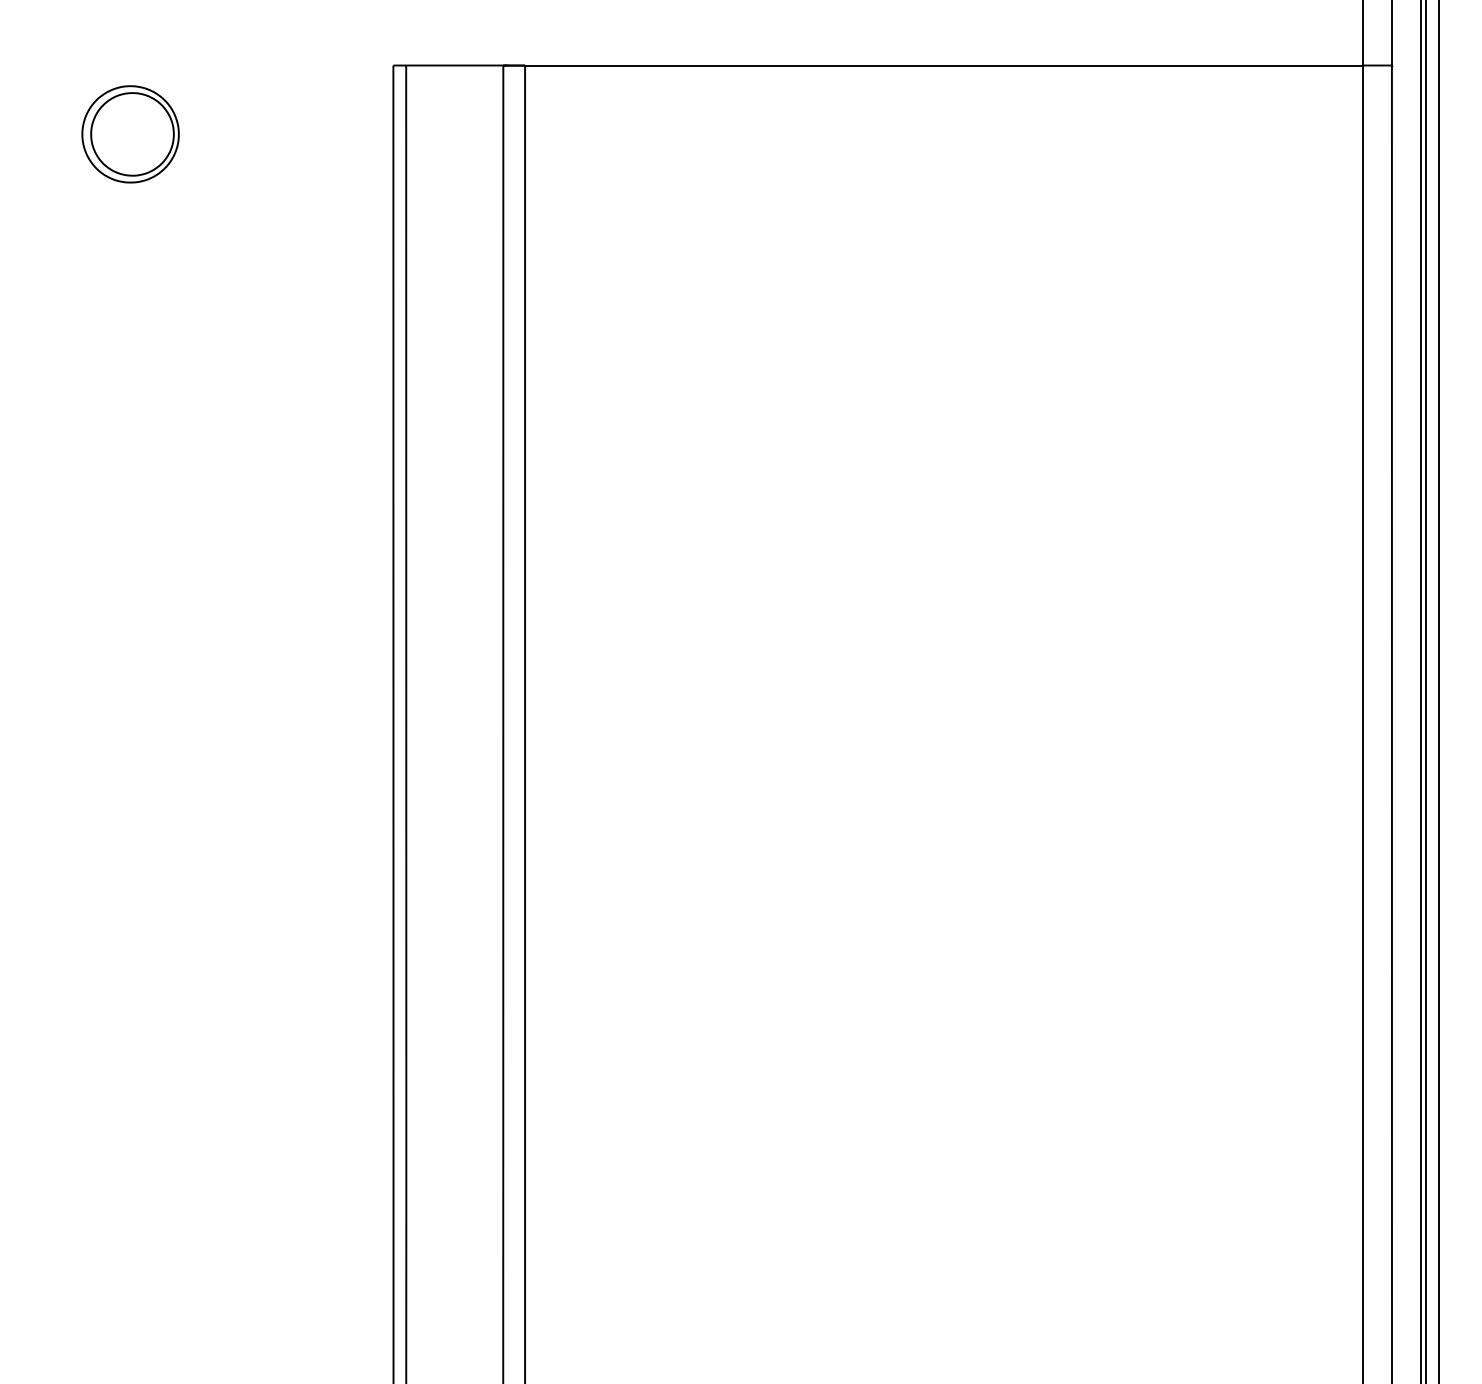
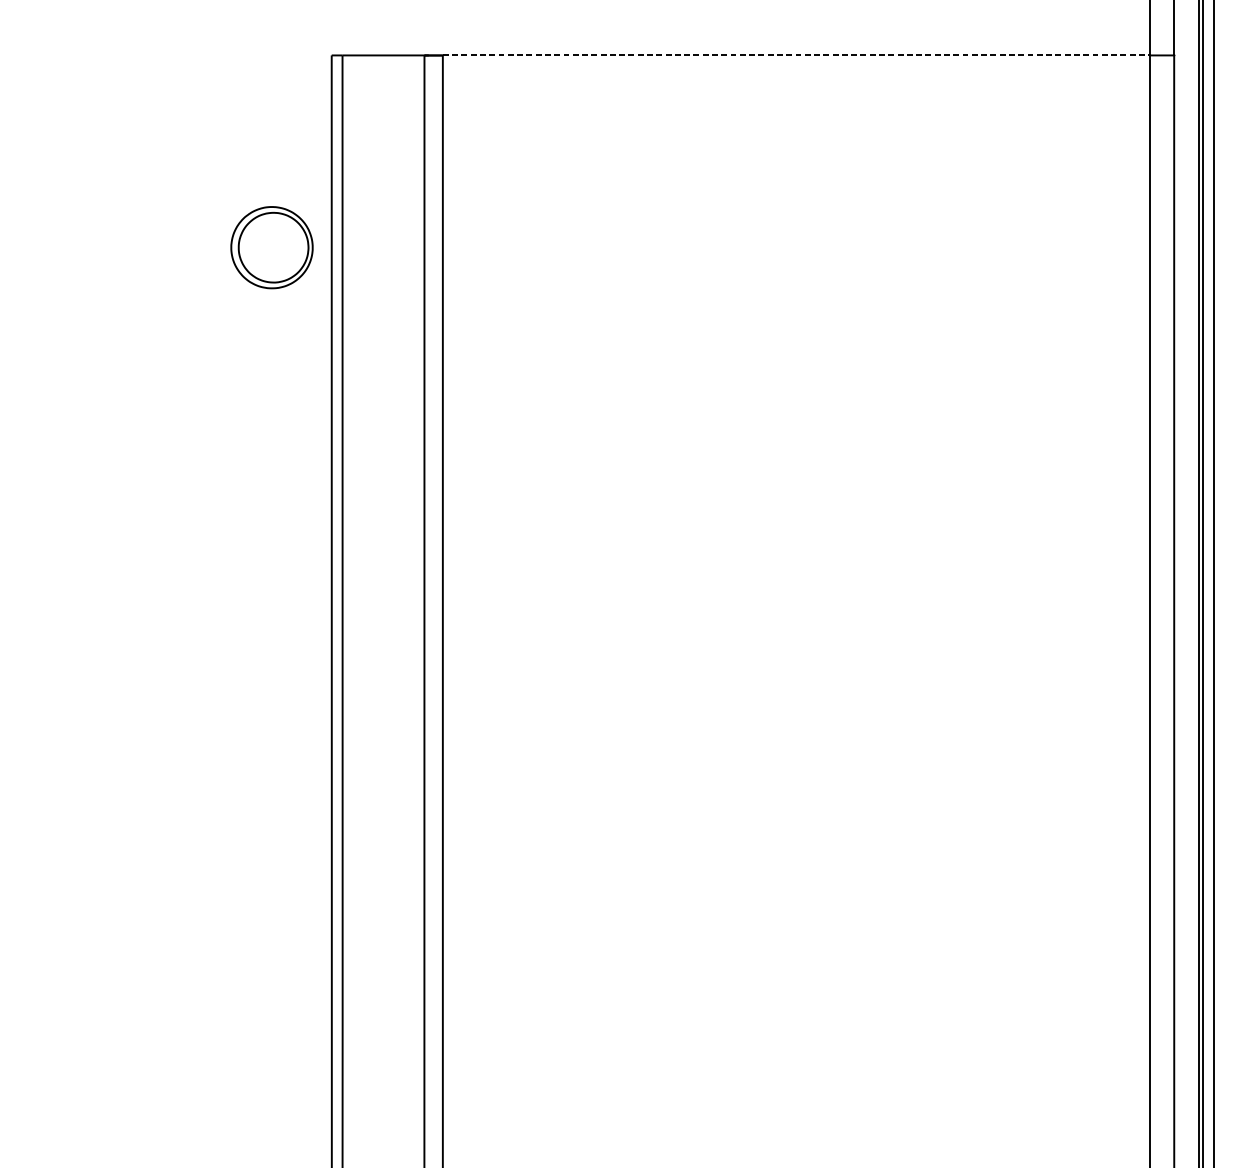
line: (943, 65) -> (795, 55), solid -> dashed
part: (130, 134) -> (271, 247), moved

